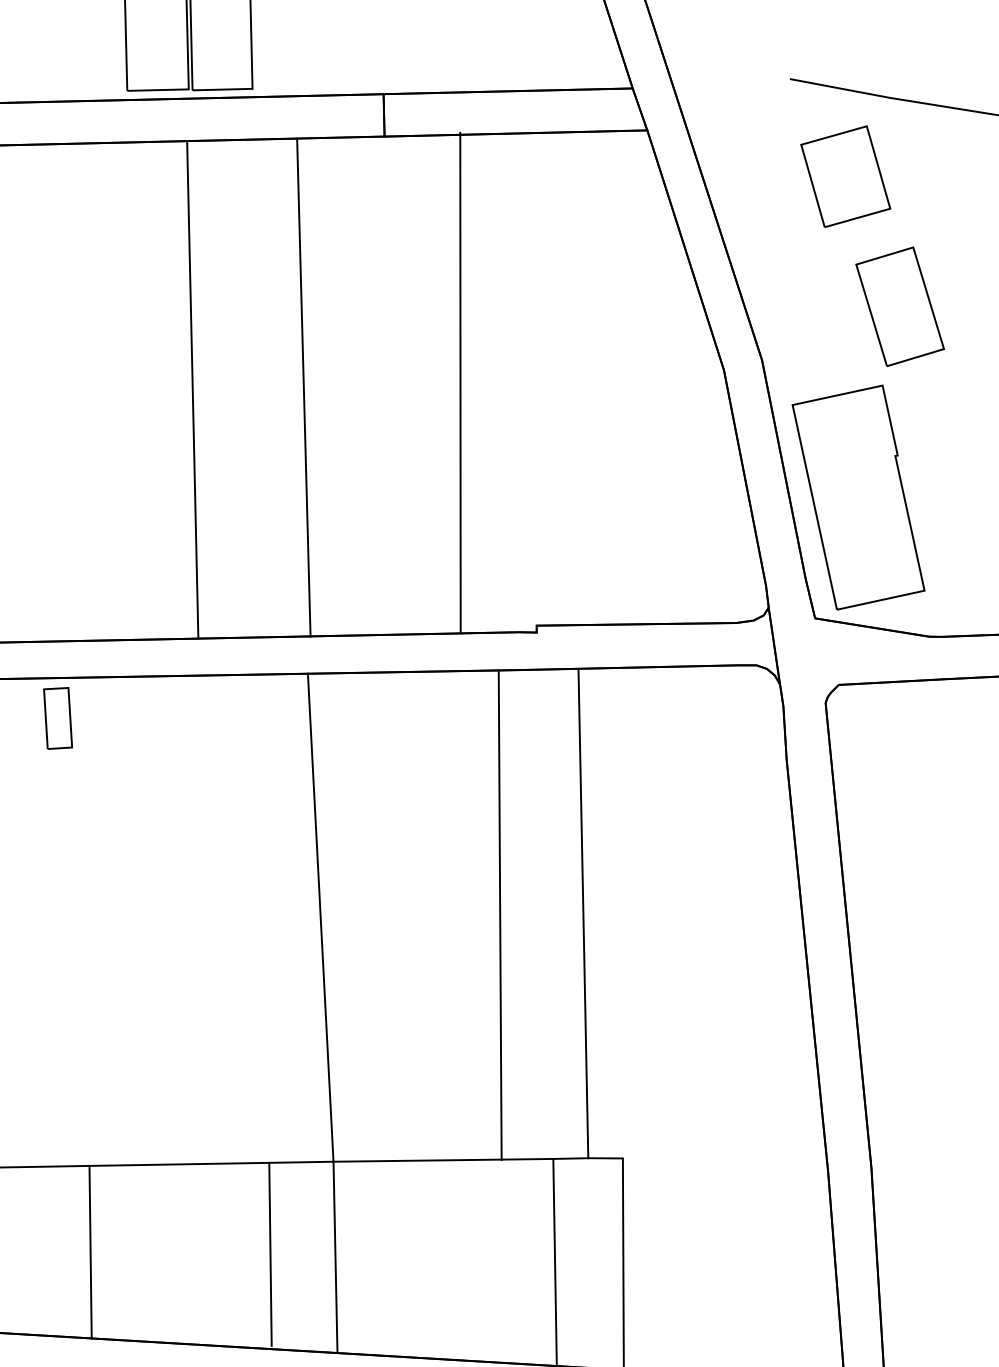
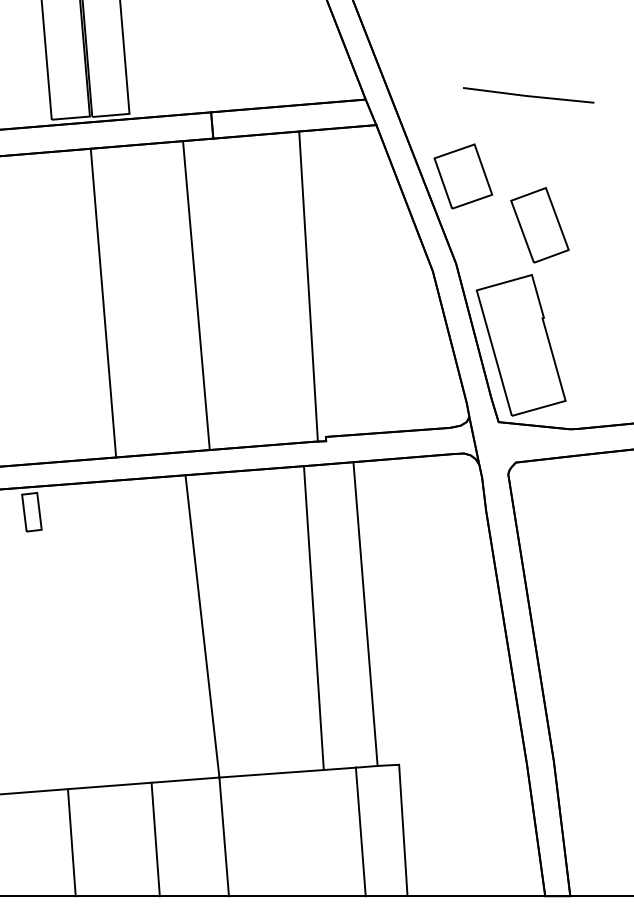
part: (845, 176) -> (463, 176), moved
line: (460, 382) -> (308, 286), moved
line: (303, 387) -> (196, 295), moved
line: (270, 1254) -> (155, 839), moved

